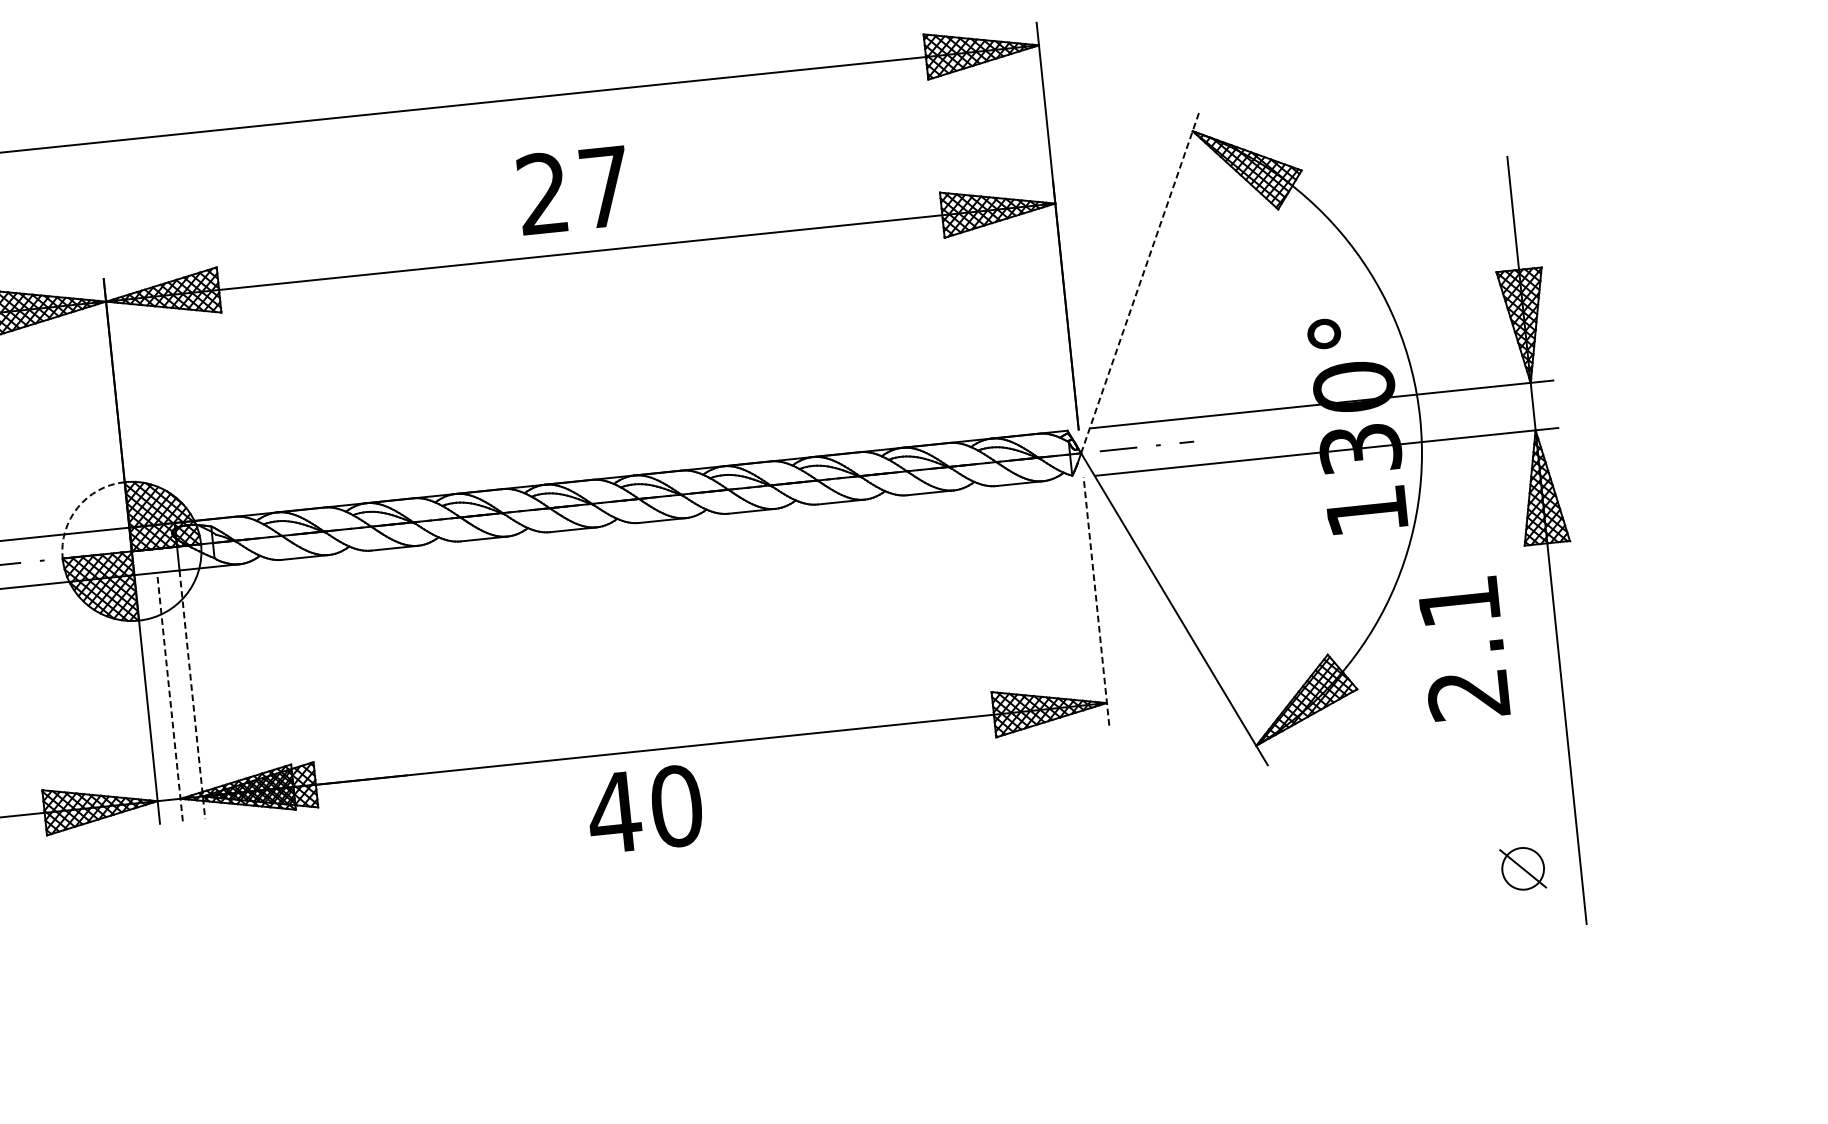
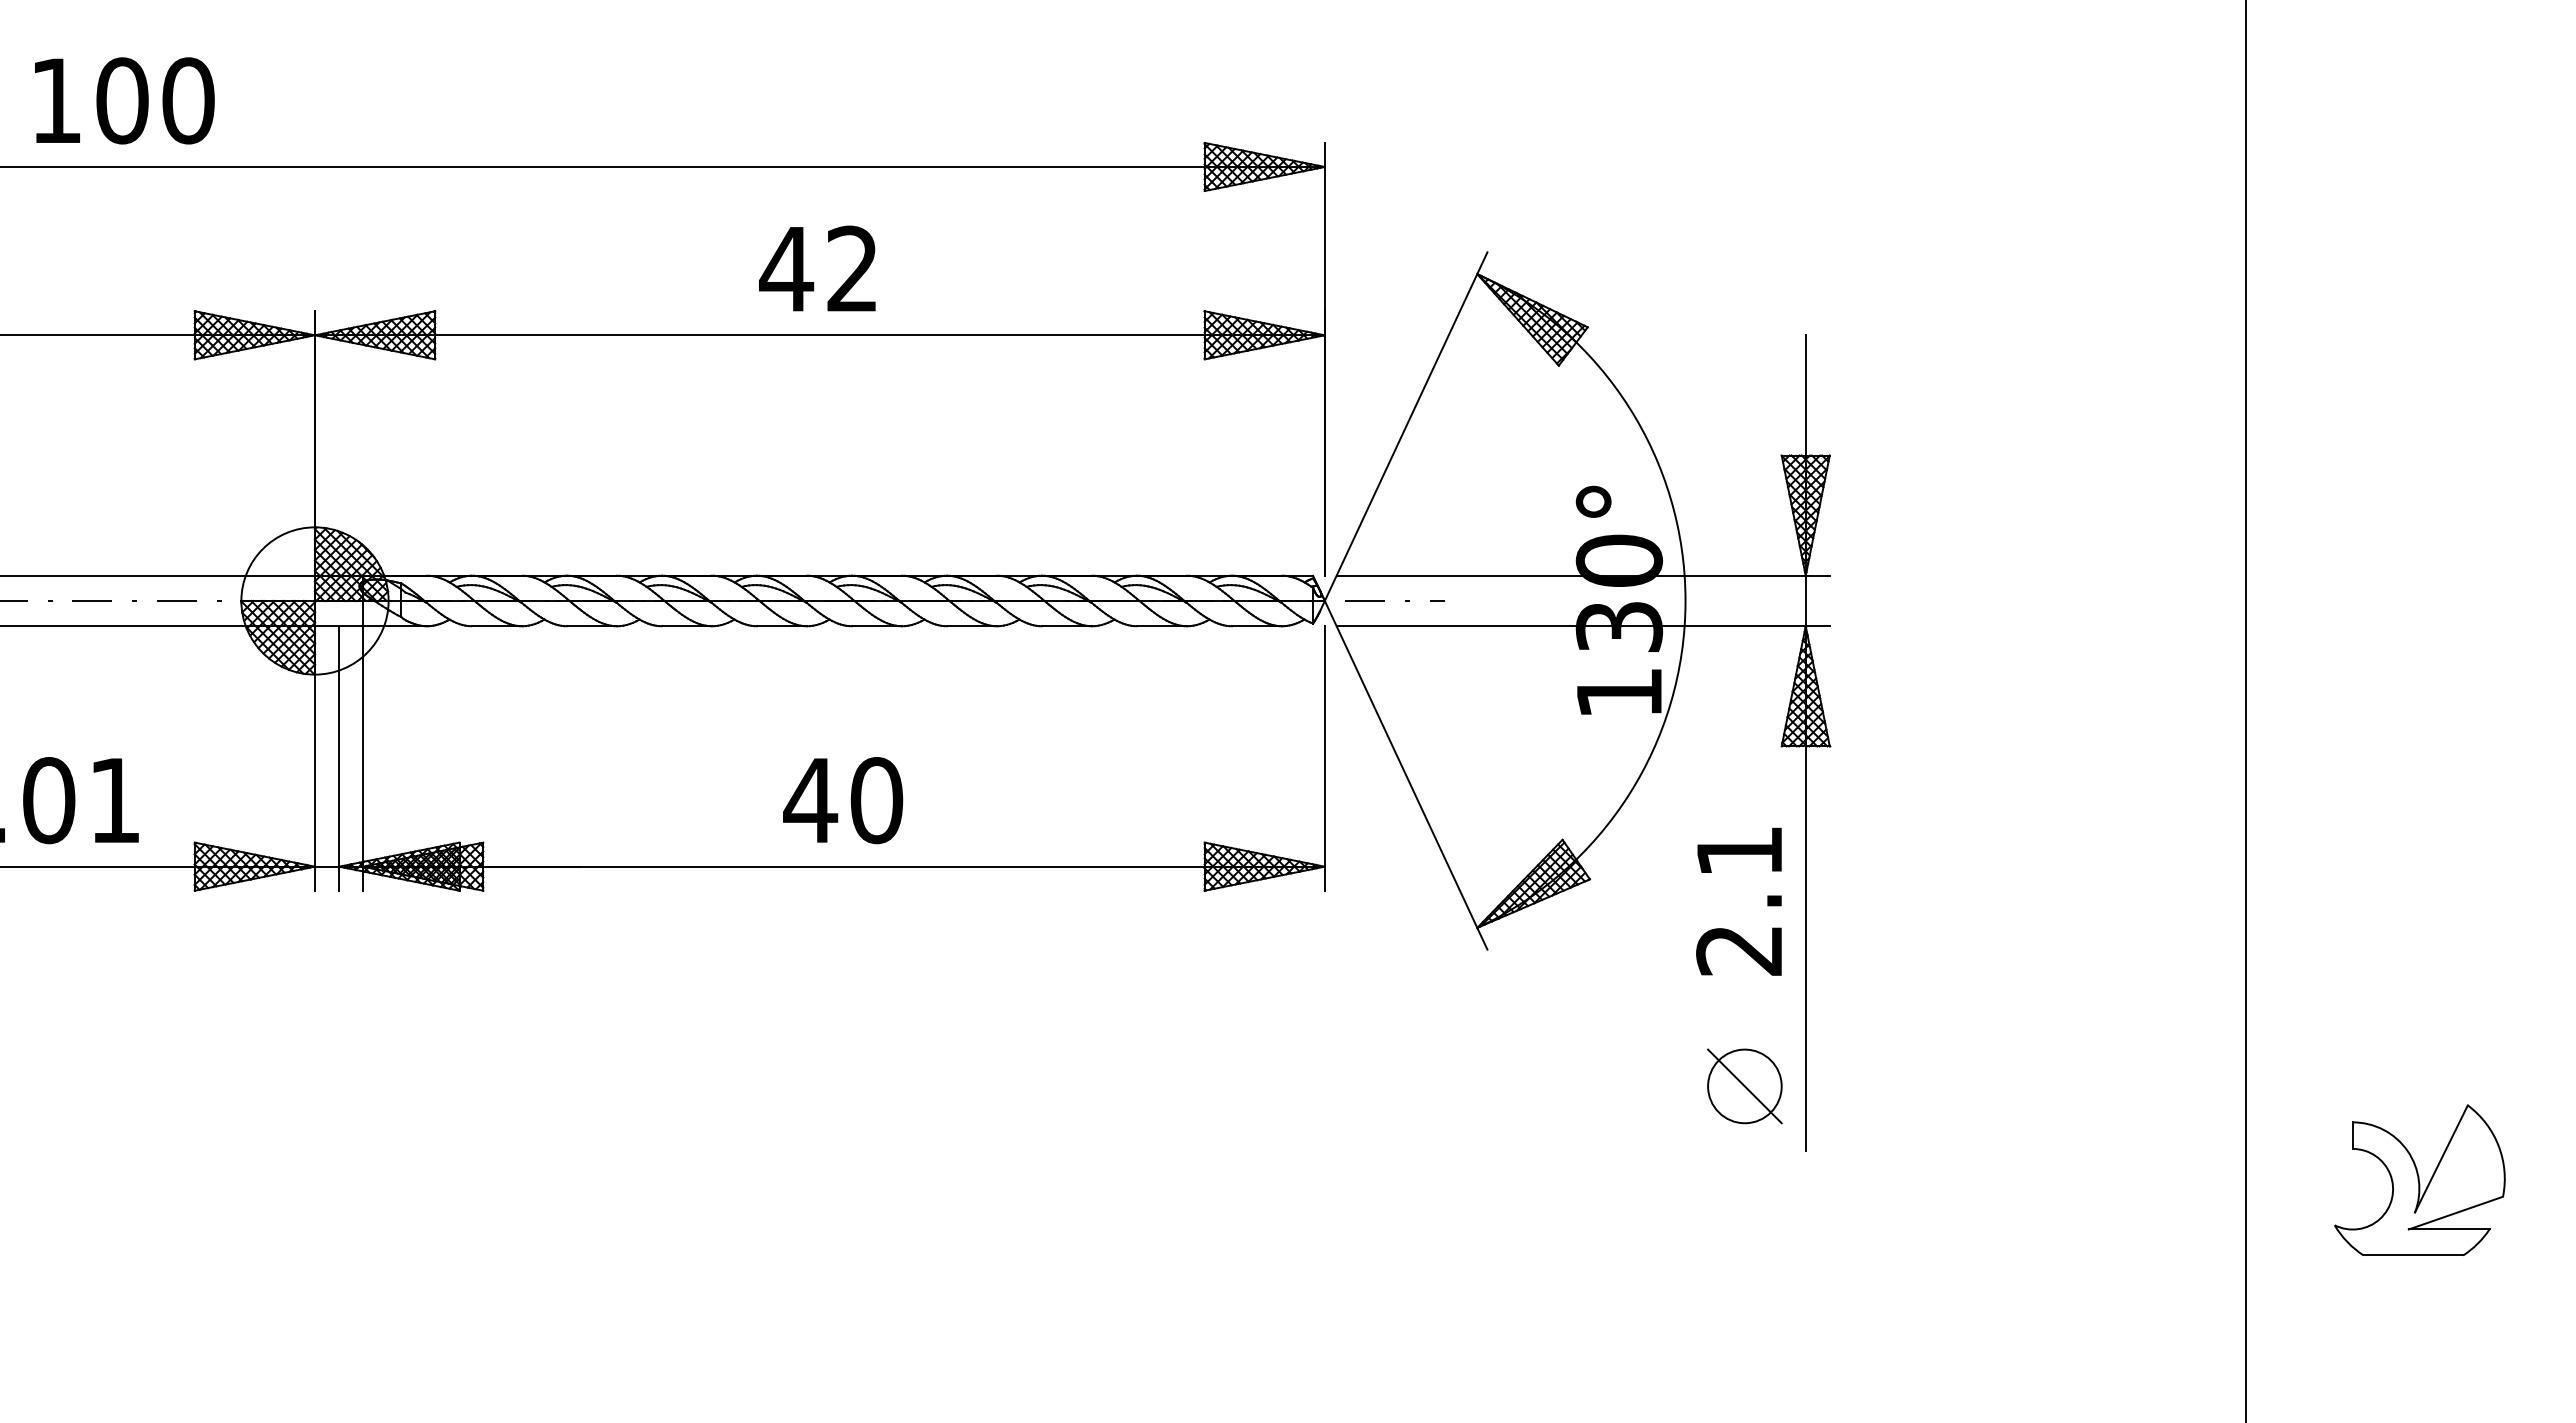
text: (572, 189) -> (818, 268), 27 -> 42
line: (1140, 281) -> (1406, 426), dashed -> solid
arc: (77, 507) -> (262, 548), dashed -> solid
line: (1096, 600) -> (1324, 757), dashed -> solid
text: (1462, 648) -> (1738, 901), moved
line: (192, 694) -> (363, 758), dashed -> solid
line: (170, 696) -> (339, 757), dashed -> solid
text: (645, 809) -> (843, 800), moved
part: (1522, 868) -> (1744, 1086), size x1.67

